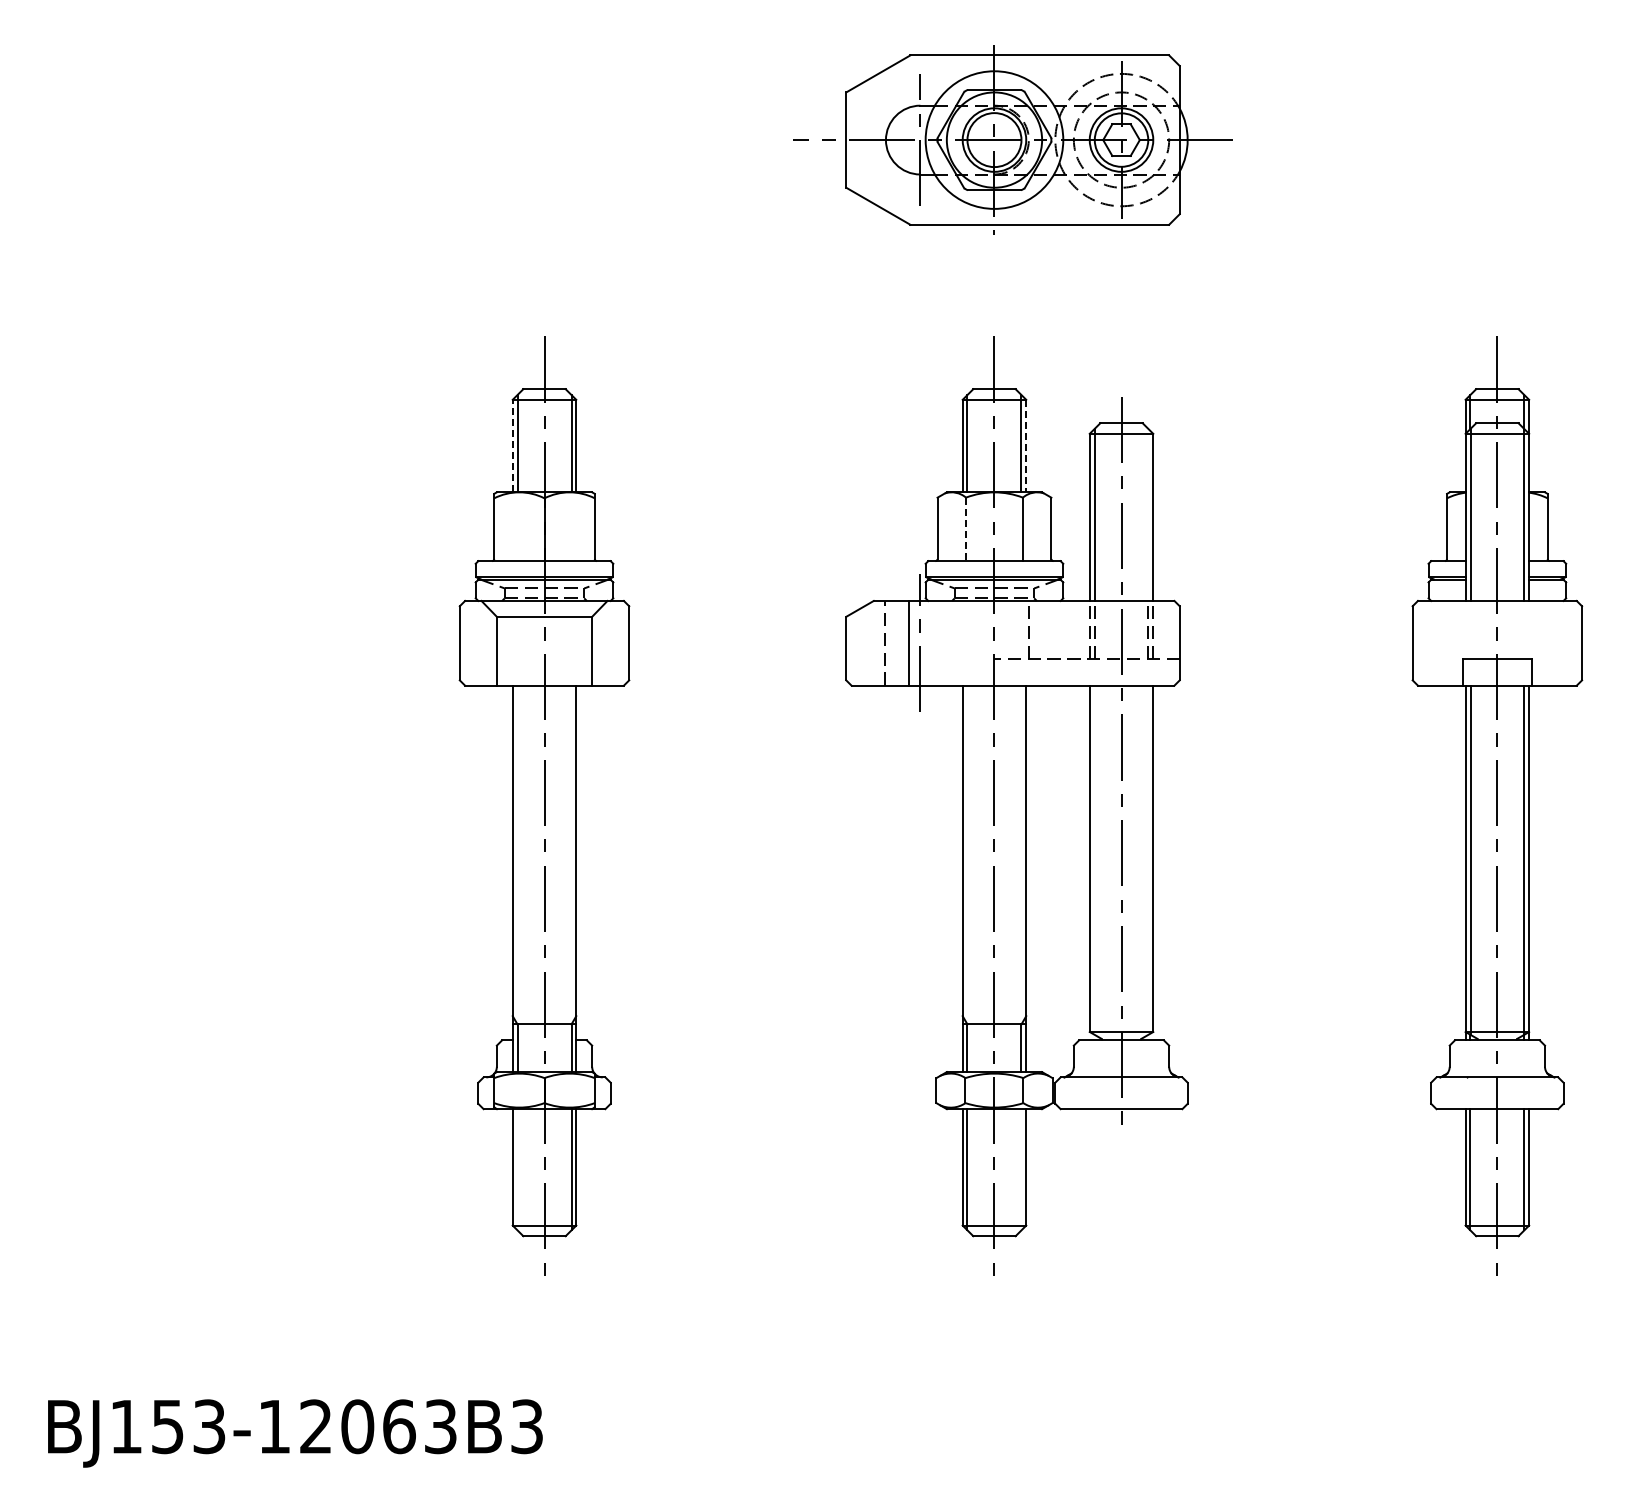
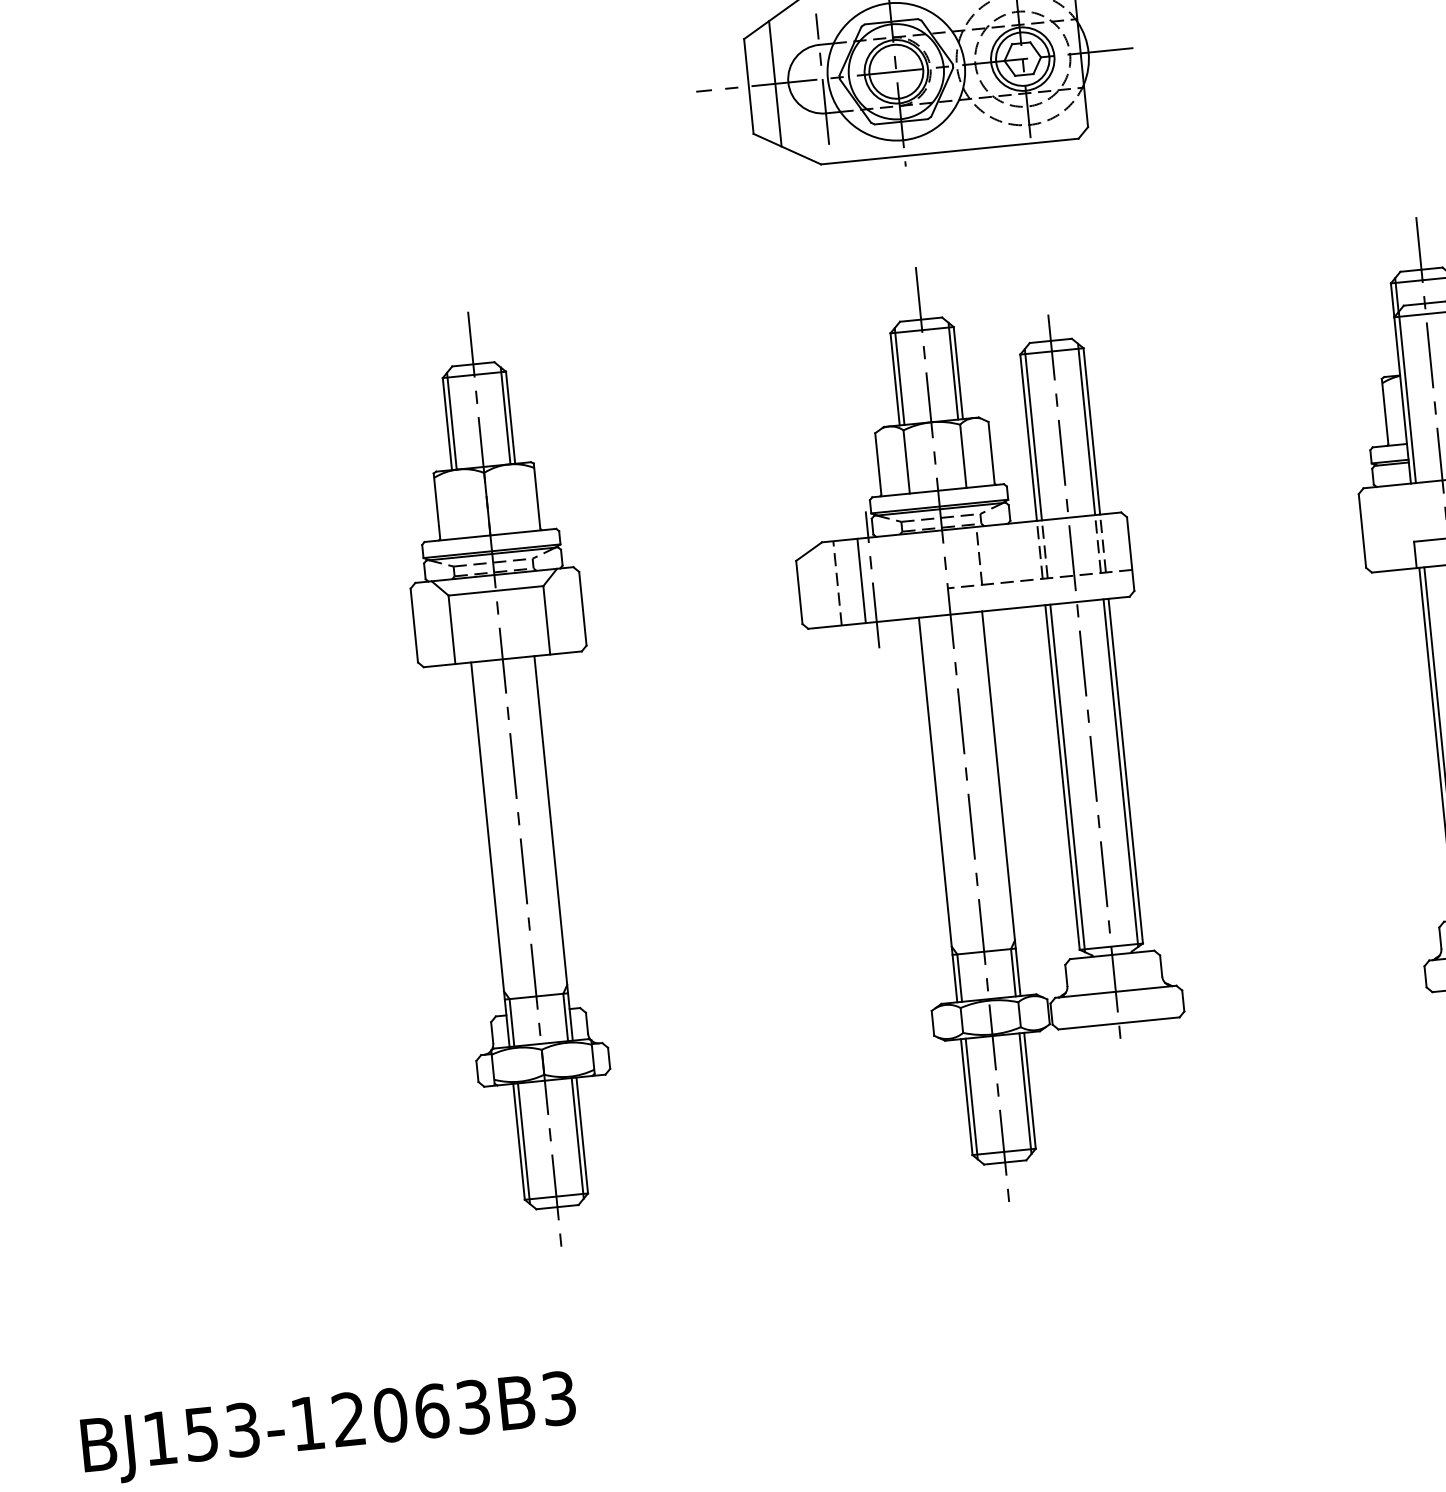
line: (872, 140) -> (775, 84), added
line: (512, 445) -> (447, 423), dashed -> solid
line: (1026, 446) -> (958, 373), dashed -> solid
line: (1148, 514) -> (1086, 429), added
line: (966, 529) -> (907, 462), dashed -> solid
line: (1094, 859) -> (1067, 777), added
line: (1148, 859) -> (1121, 772), added
line: (517, 1169) -> (523, 1143), added
line: (1021, 1169) -> (1025, 1093), added

